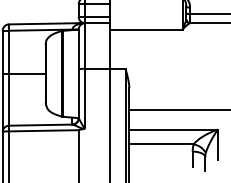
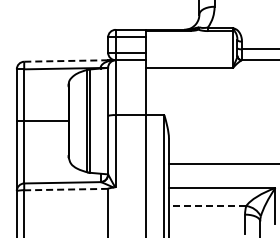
line: (44, 24) -> (66, 61), solid -> dashed
line: (44, 130) -> (66, 189), solid -> dashed
line: (161, 144) -> (207, 206), solid -> dashed

